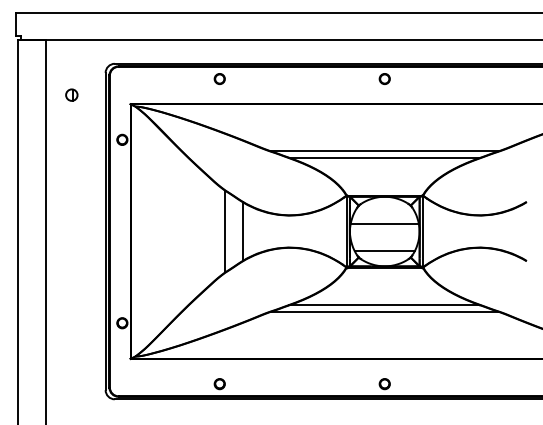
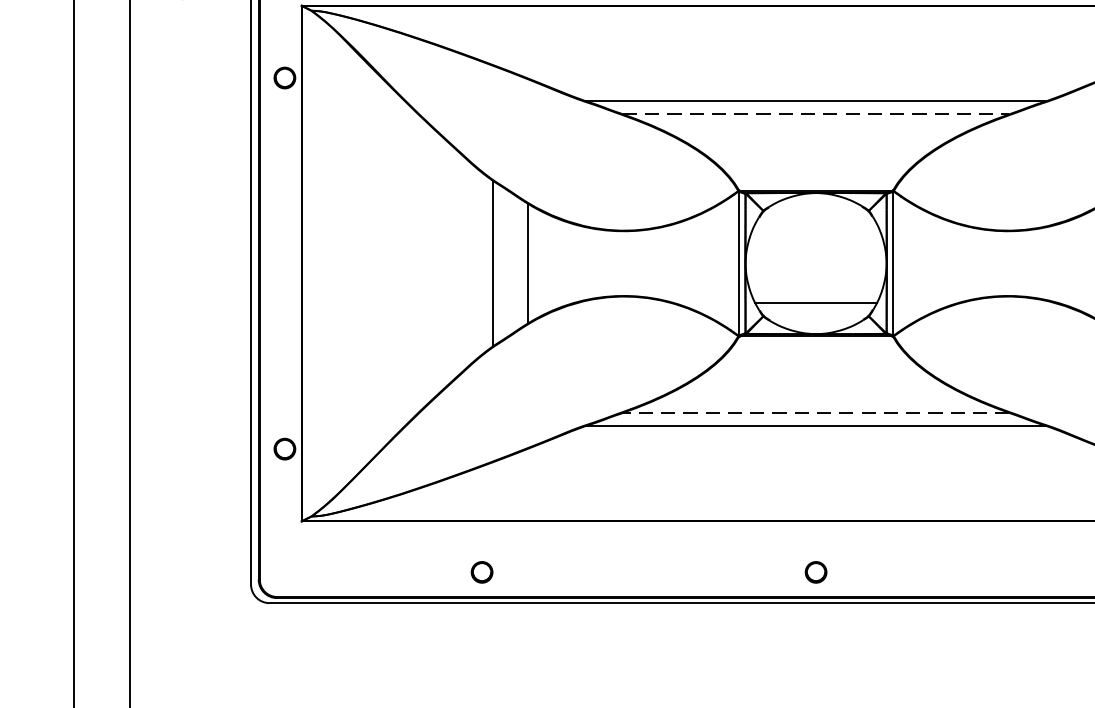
line: (385, 157) -> (817, 113), solid -> dashed
line: (384, 223) -> (815, 247), removed
line: (384, 305) -> (815, 413), solid -> dashed

